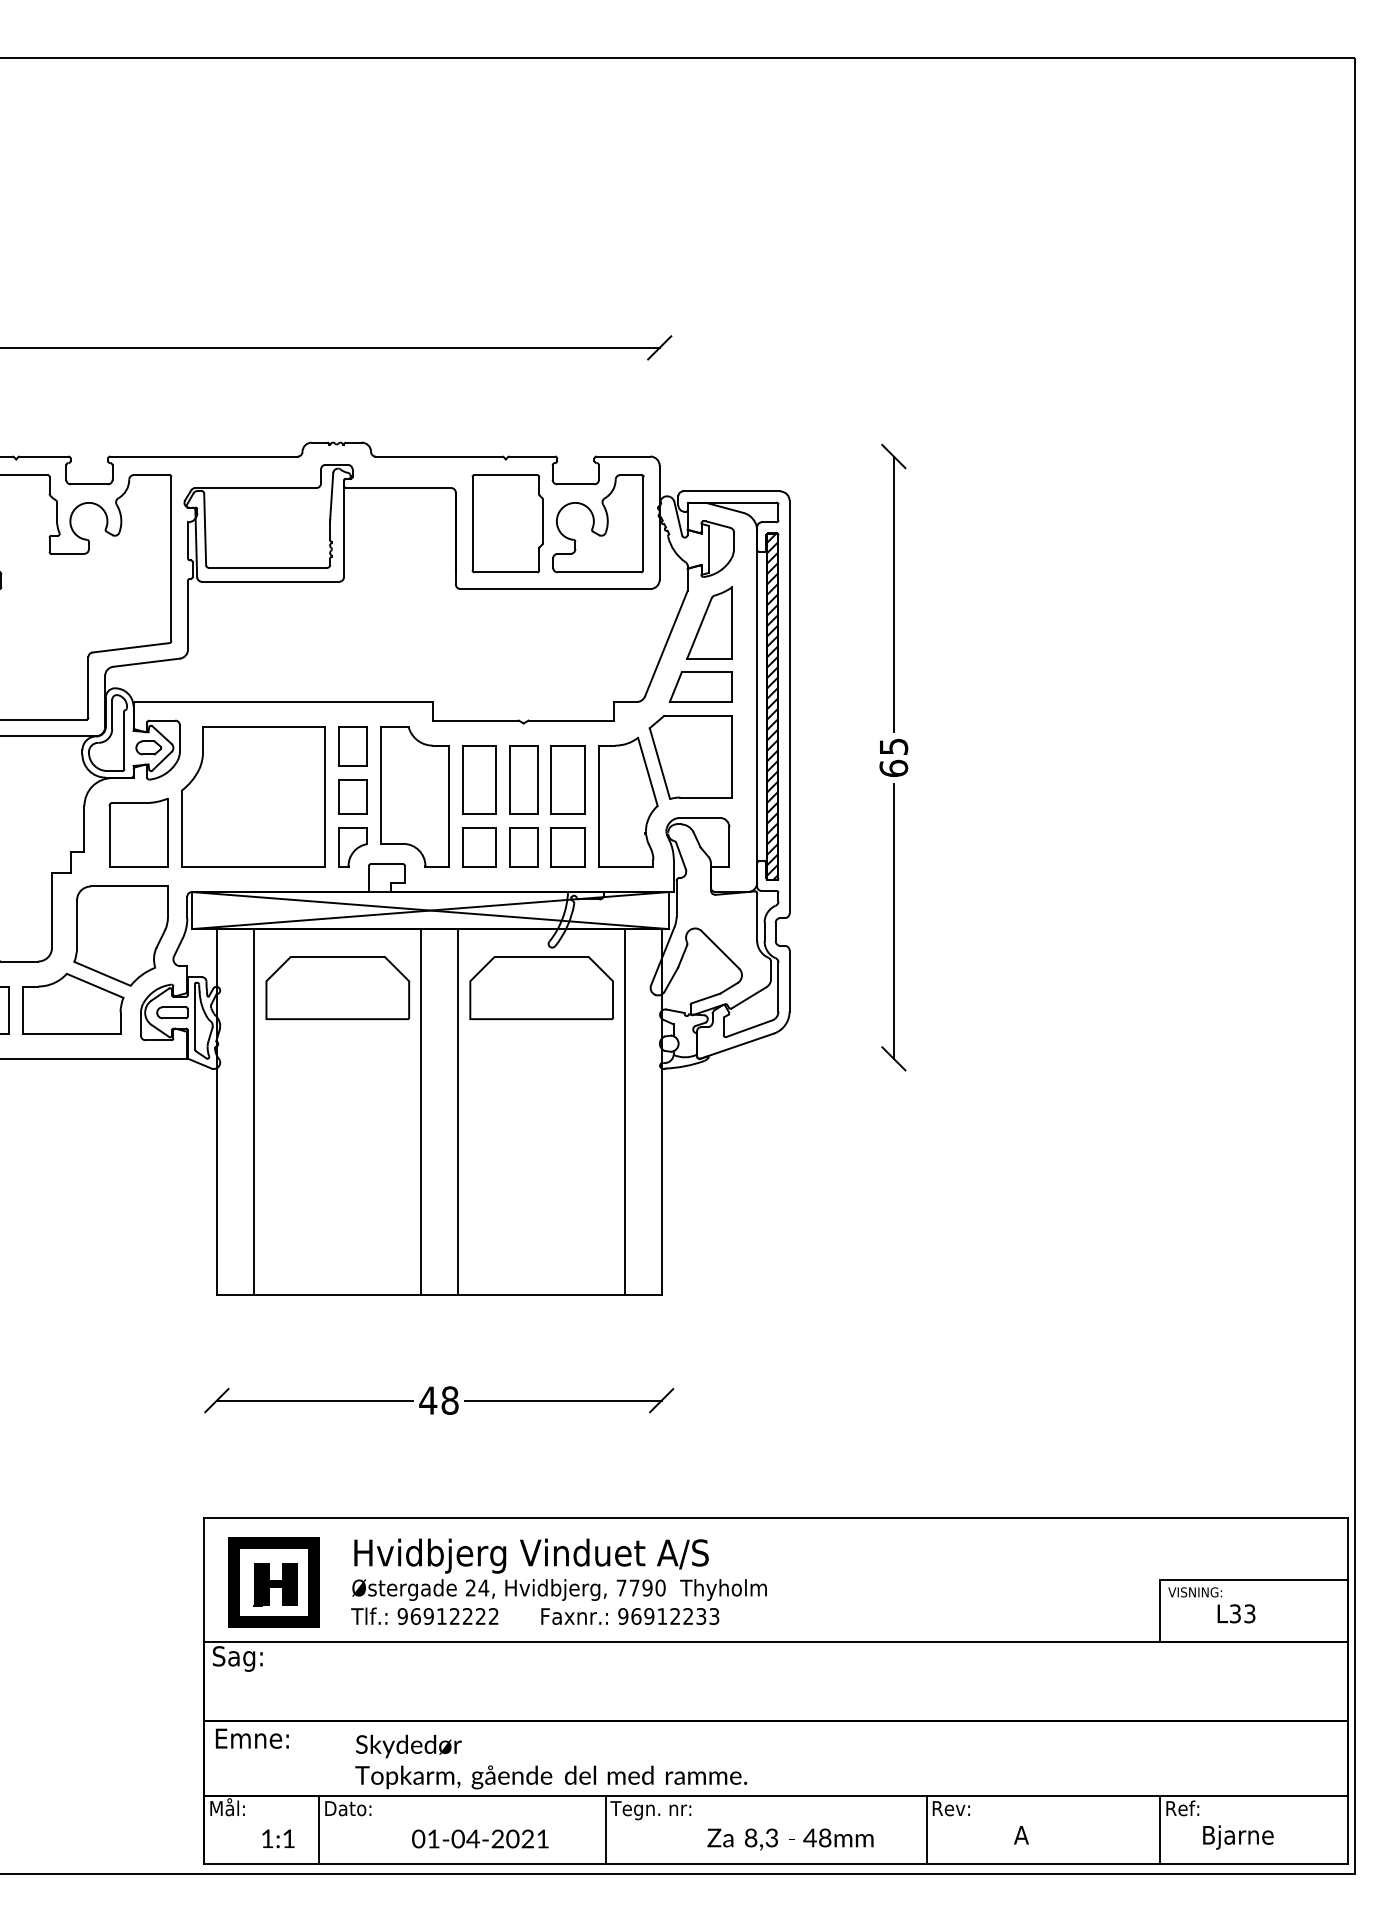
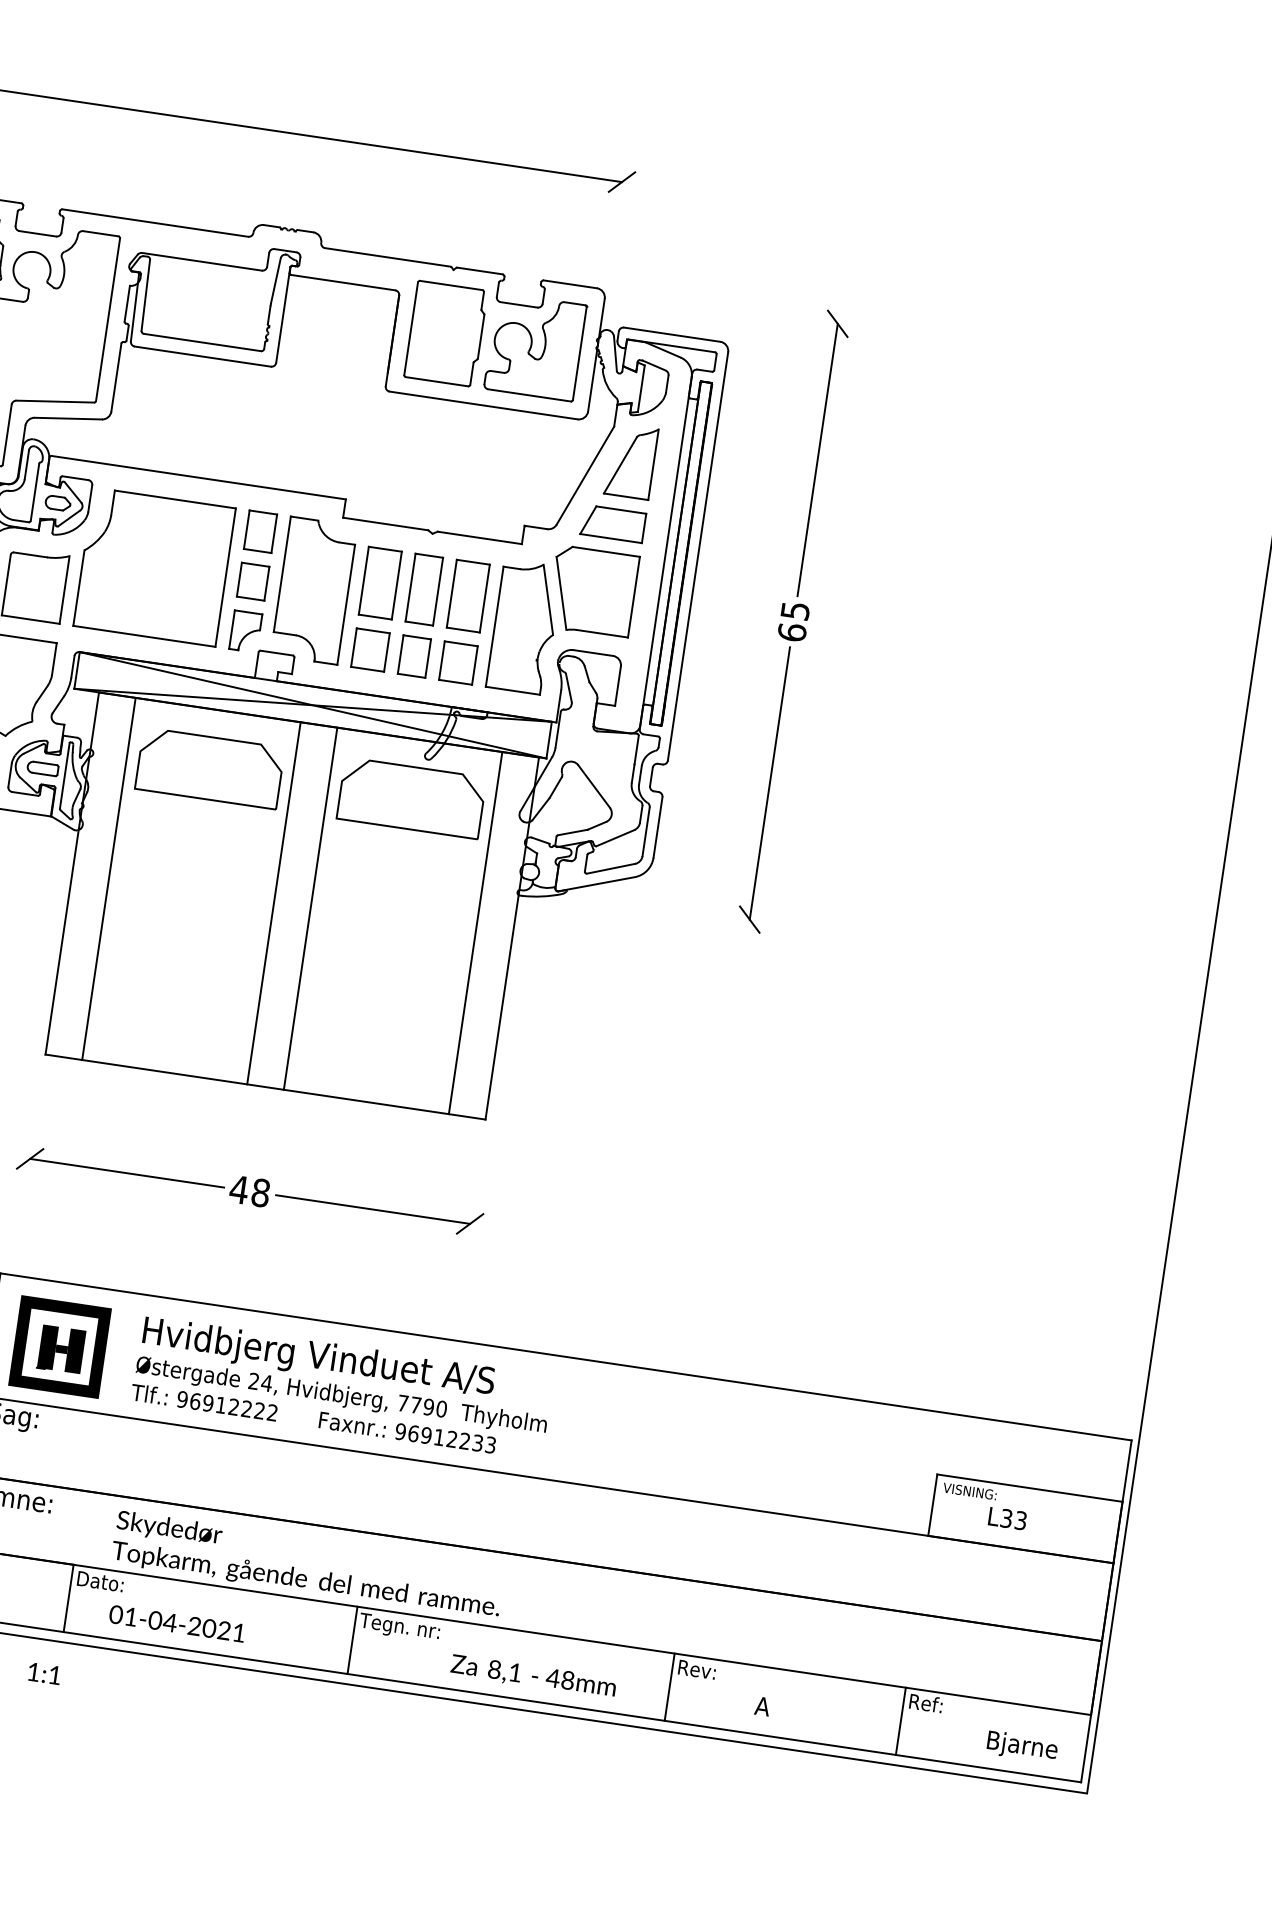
hatch: (772, 706) -> (681, 553), removed
text: (771, 1837) -> (514, 1672), 8,3 -> 8,1
text: (1238, 1837) -> (1022, 1747), moved
text: (278, 1838) -> (44, 1673), moved
text: (480, 1838) -> (177, 1623), moved

